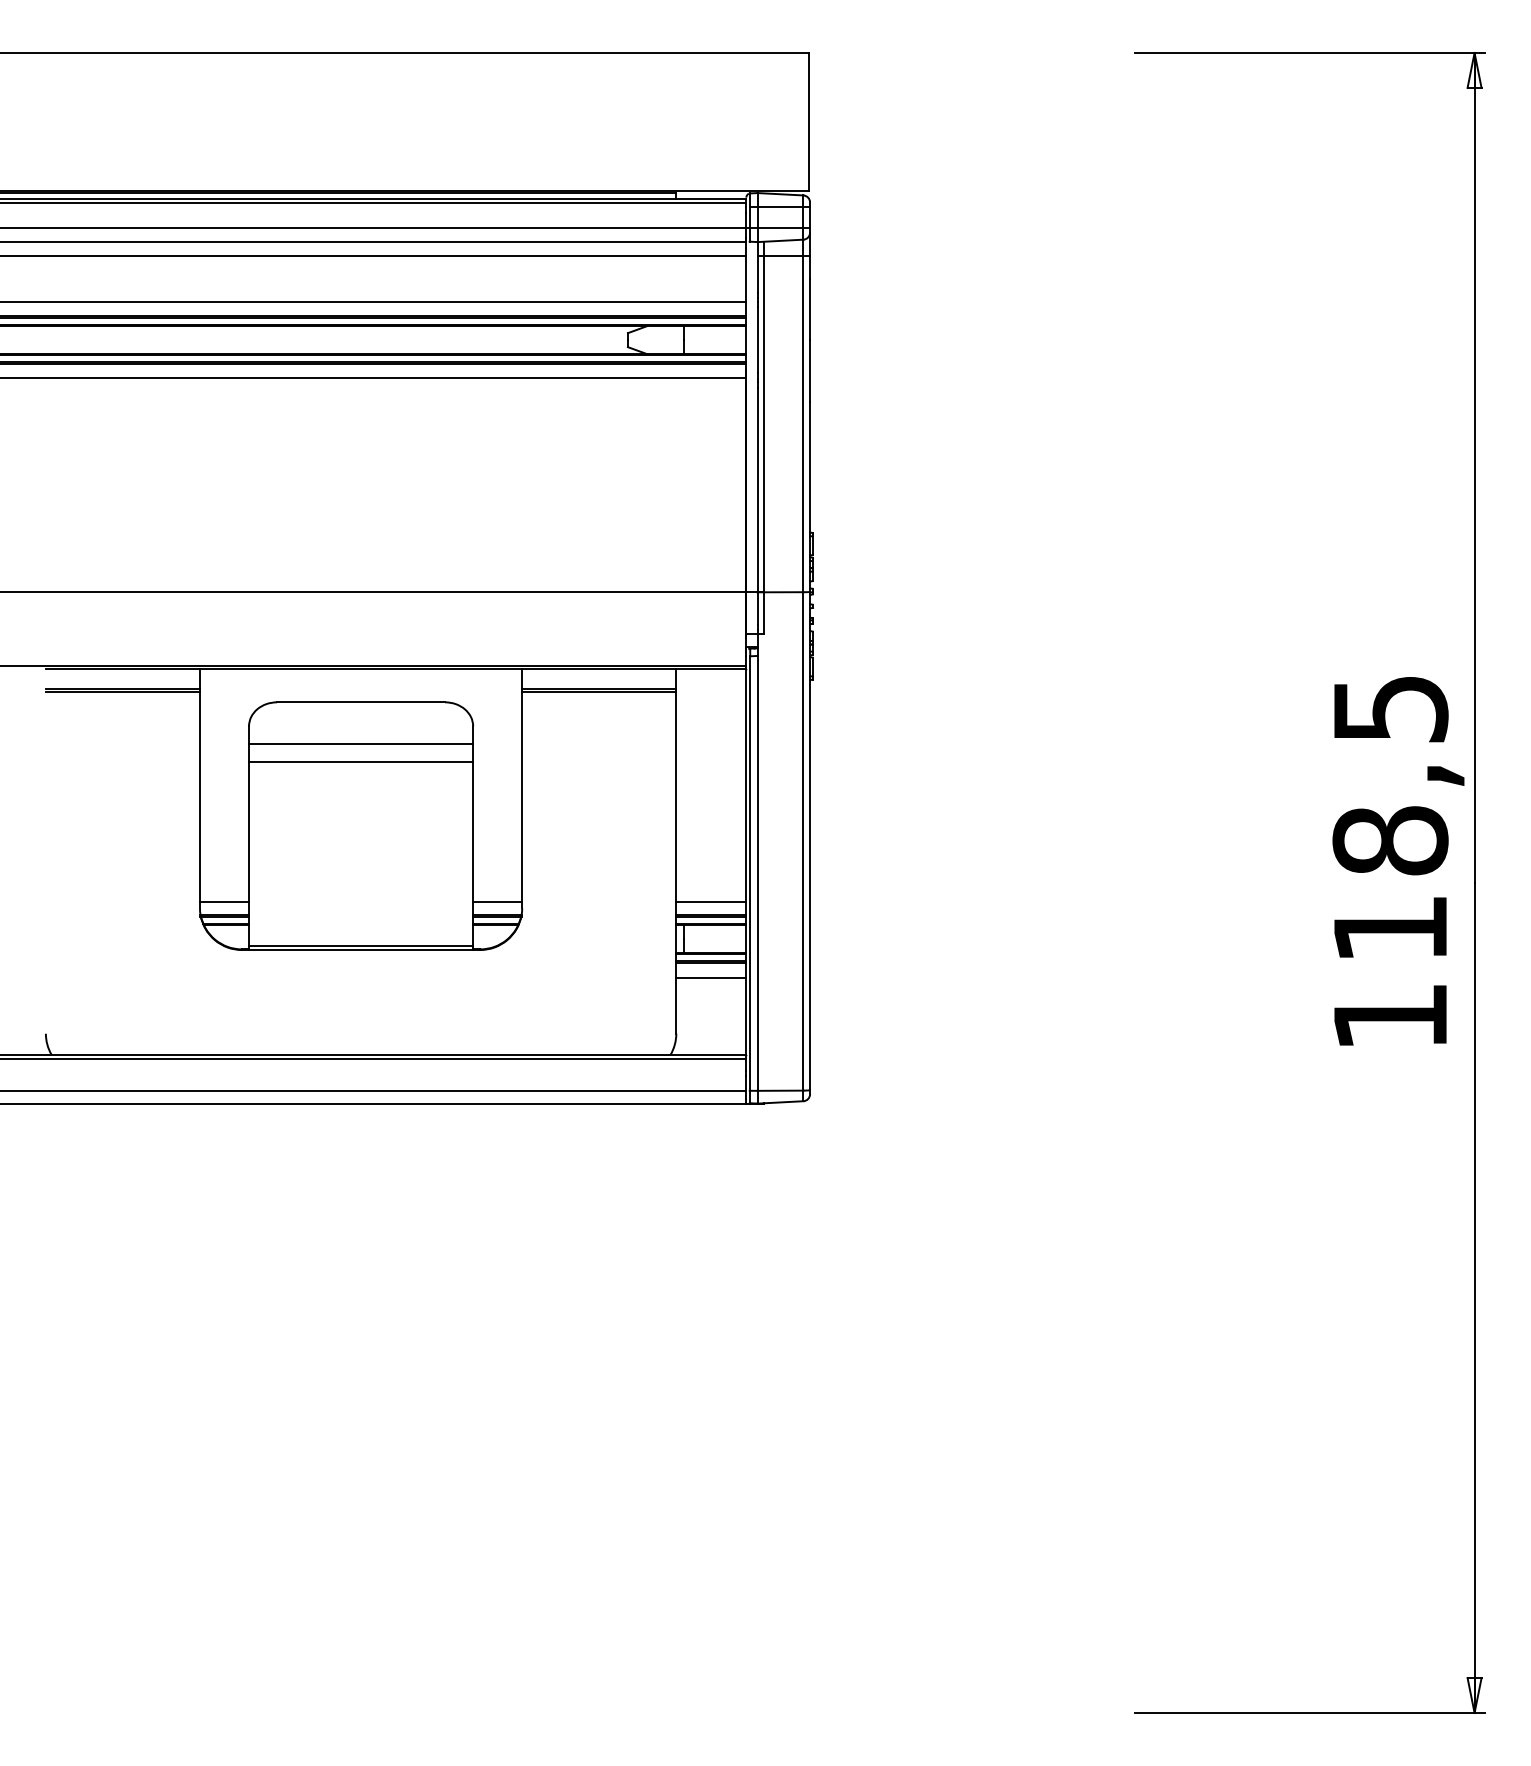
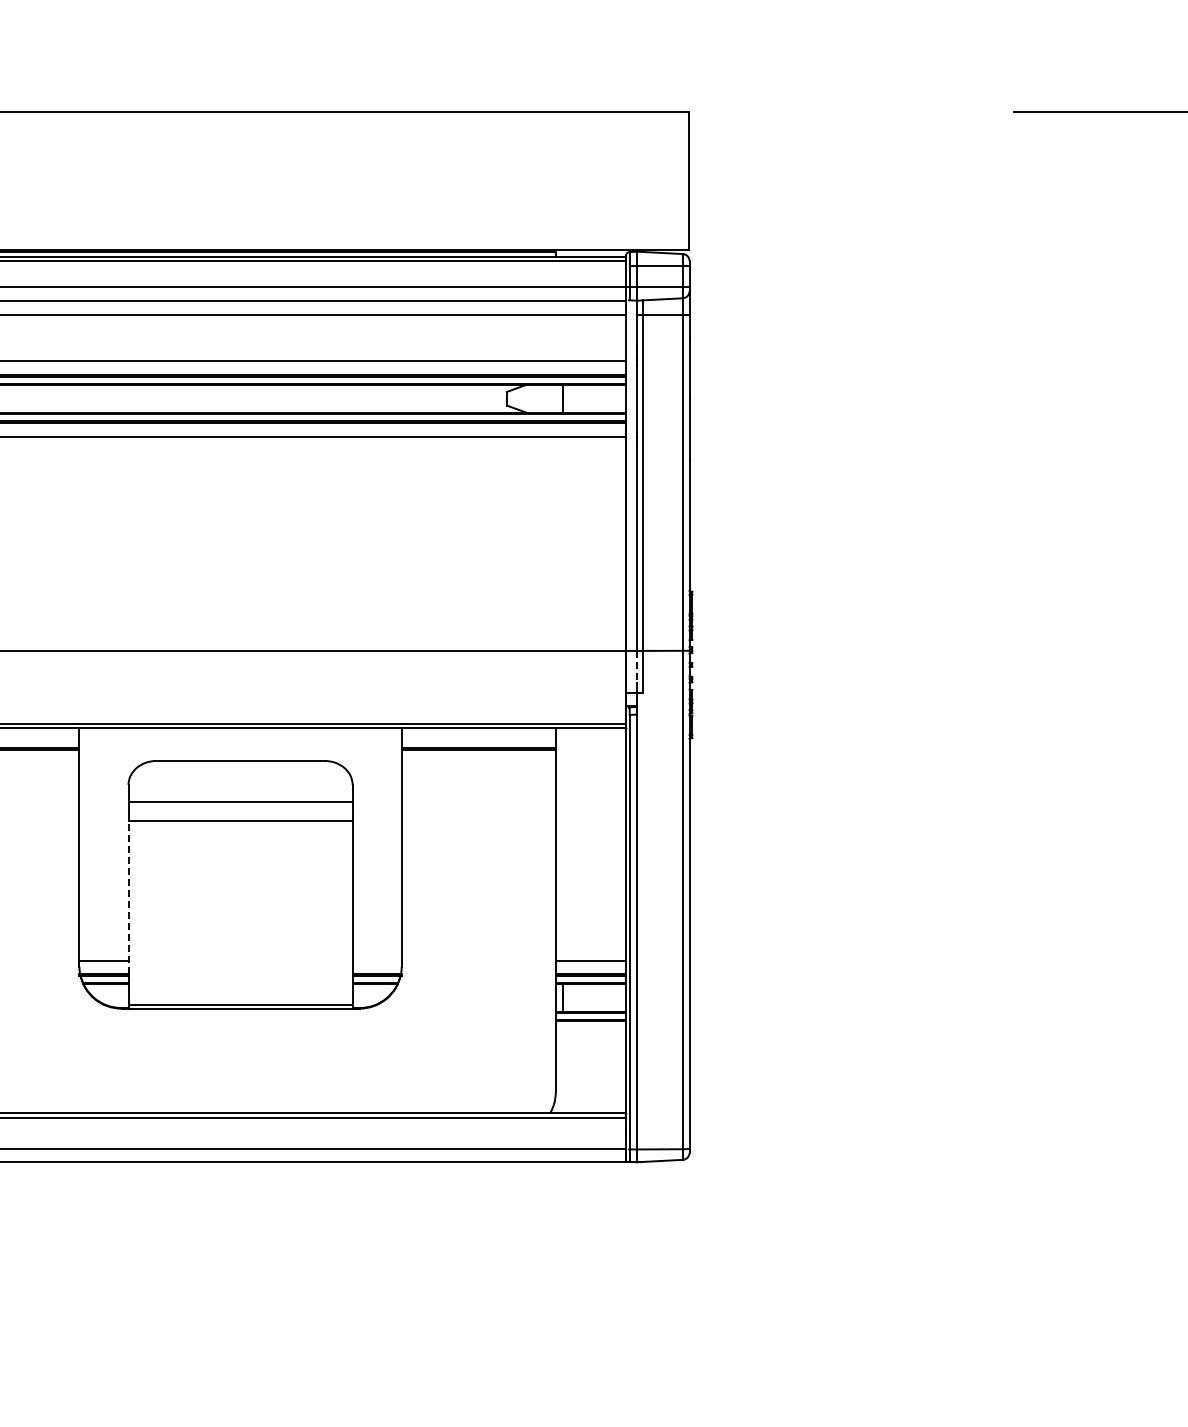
line: (757, 608) -> (636, 667), solid -> dashed
line: (249, 838) -> (128, 897), solid -> dashed
line: (497, 902) -> (376, 961), removed
line: (711, 978) -> (590, 1037), removed

